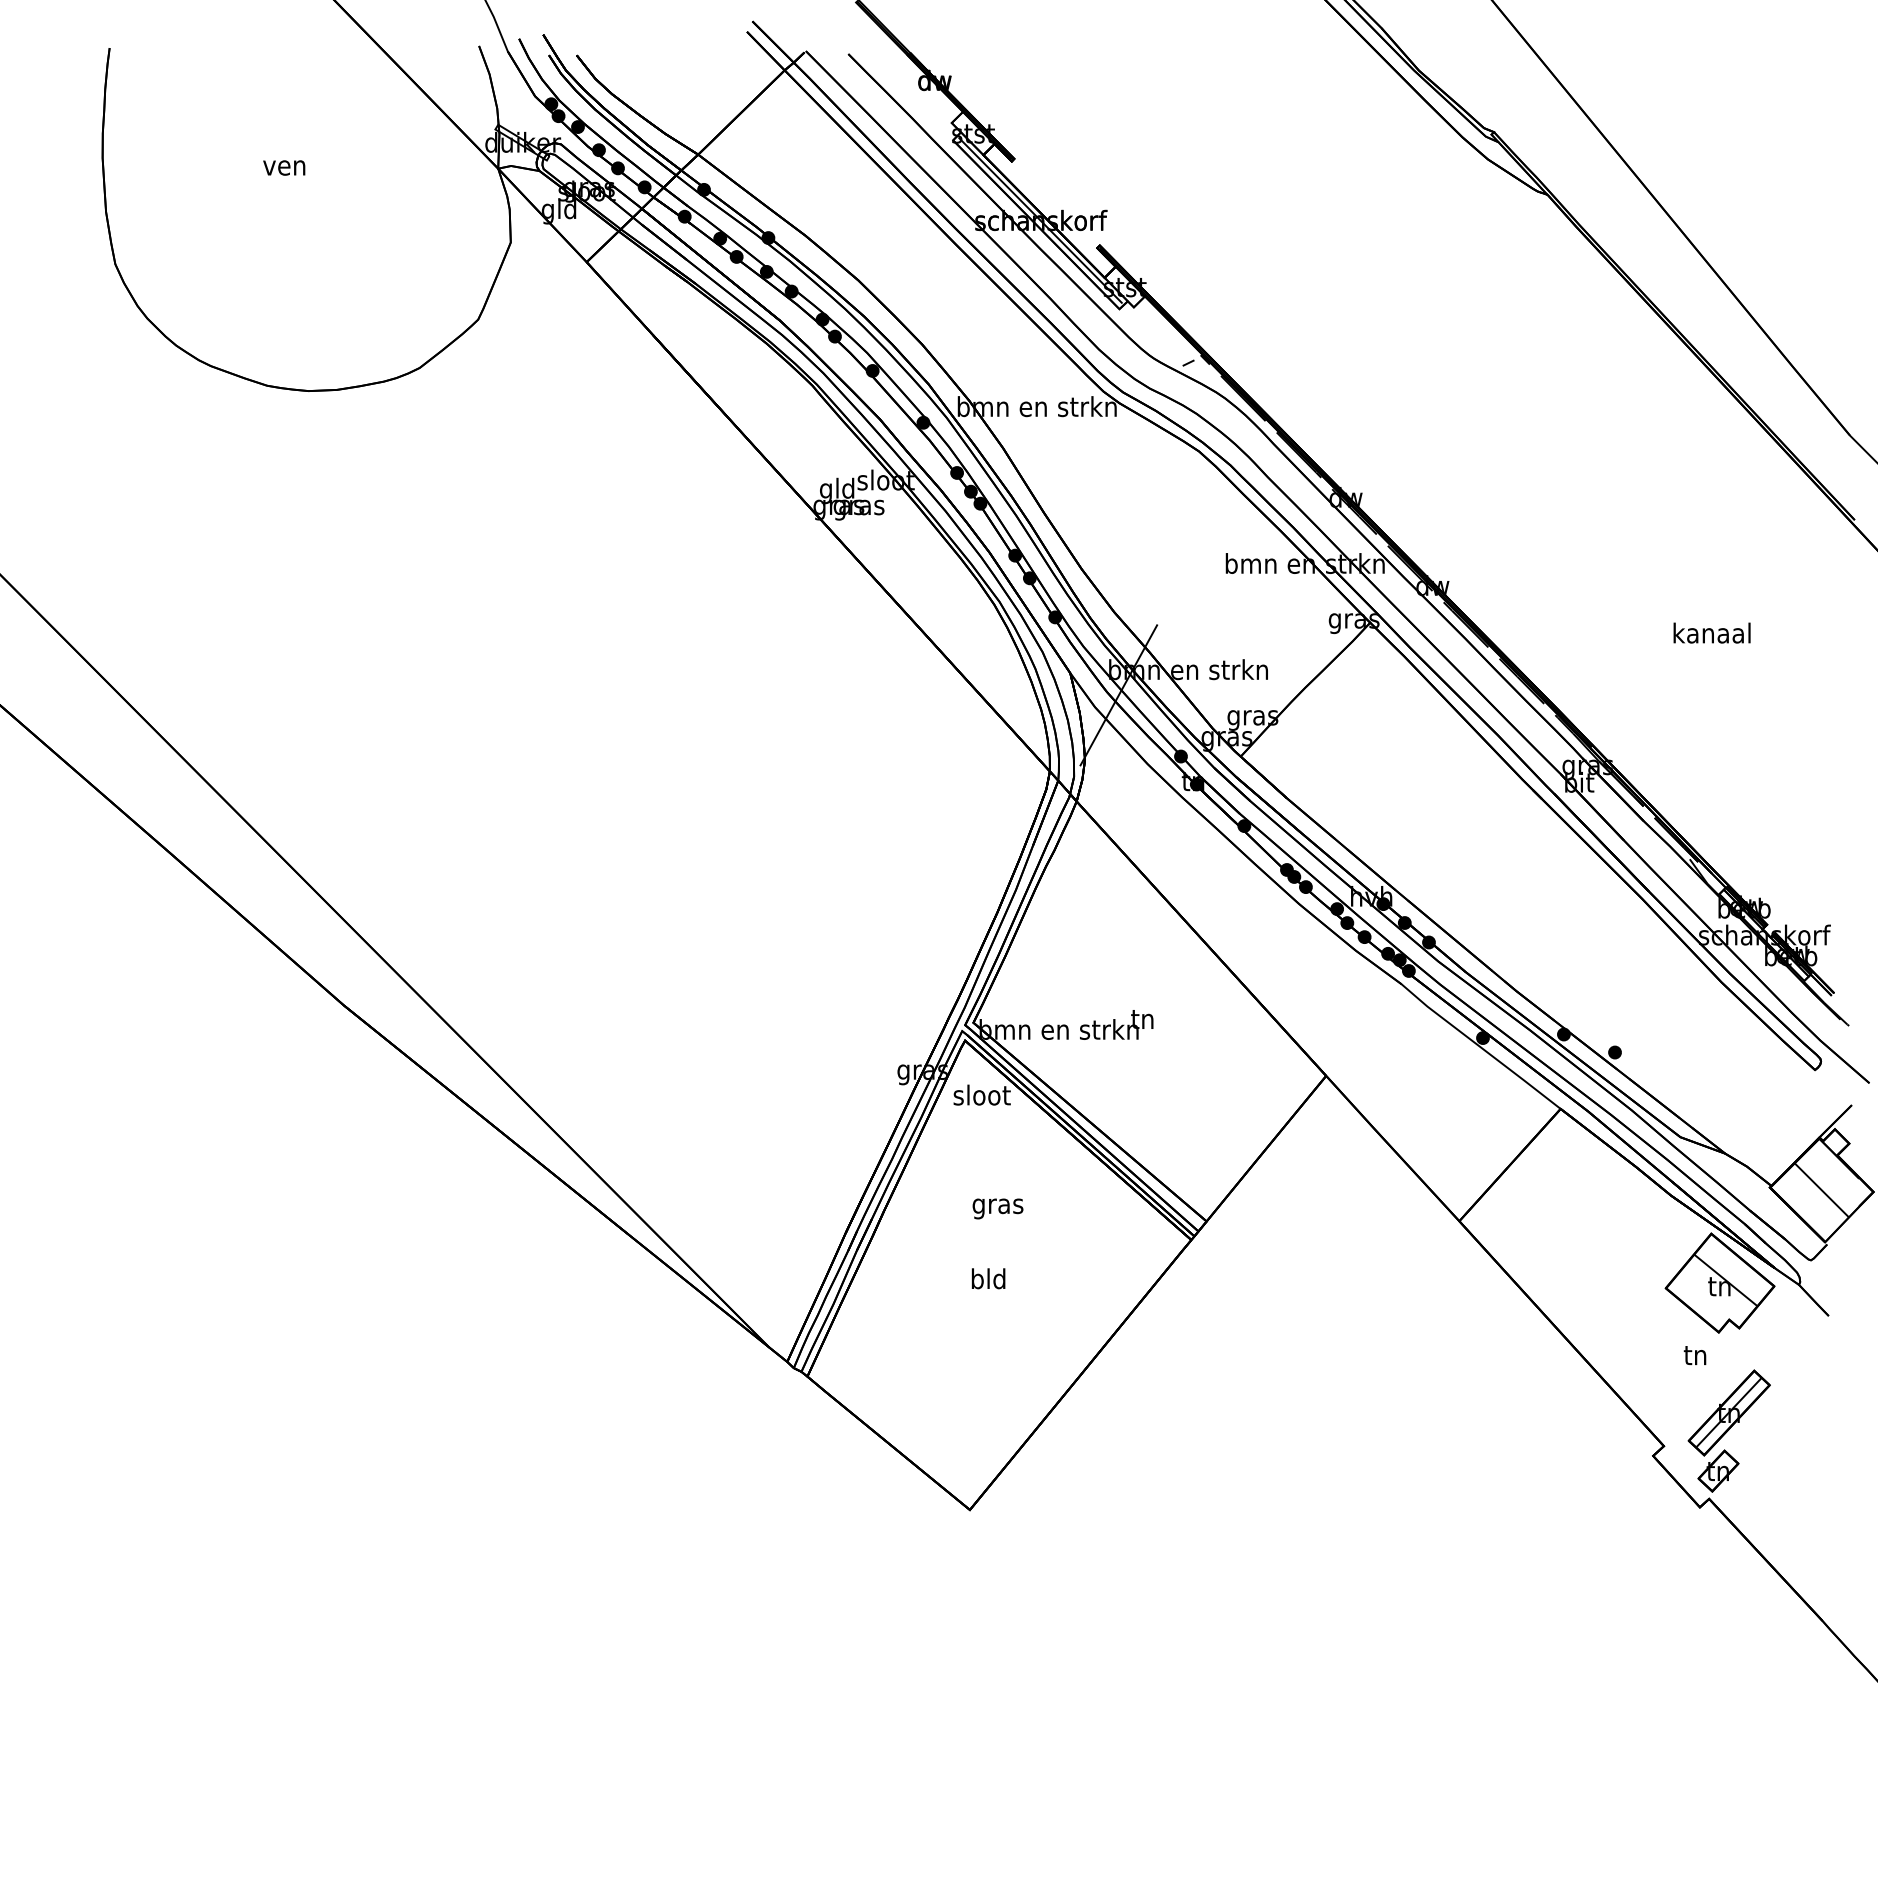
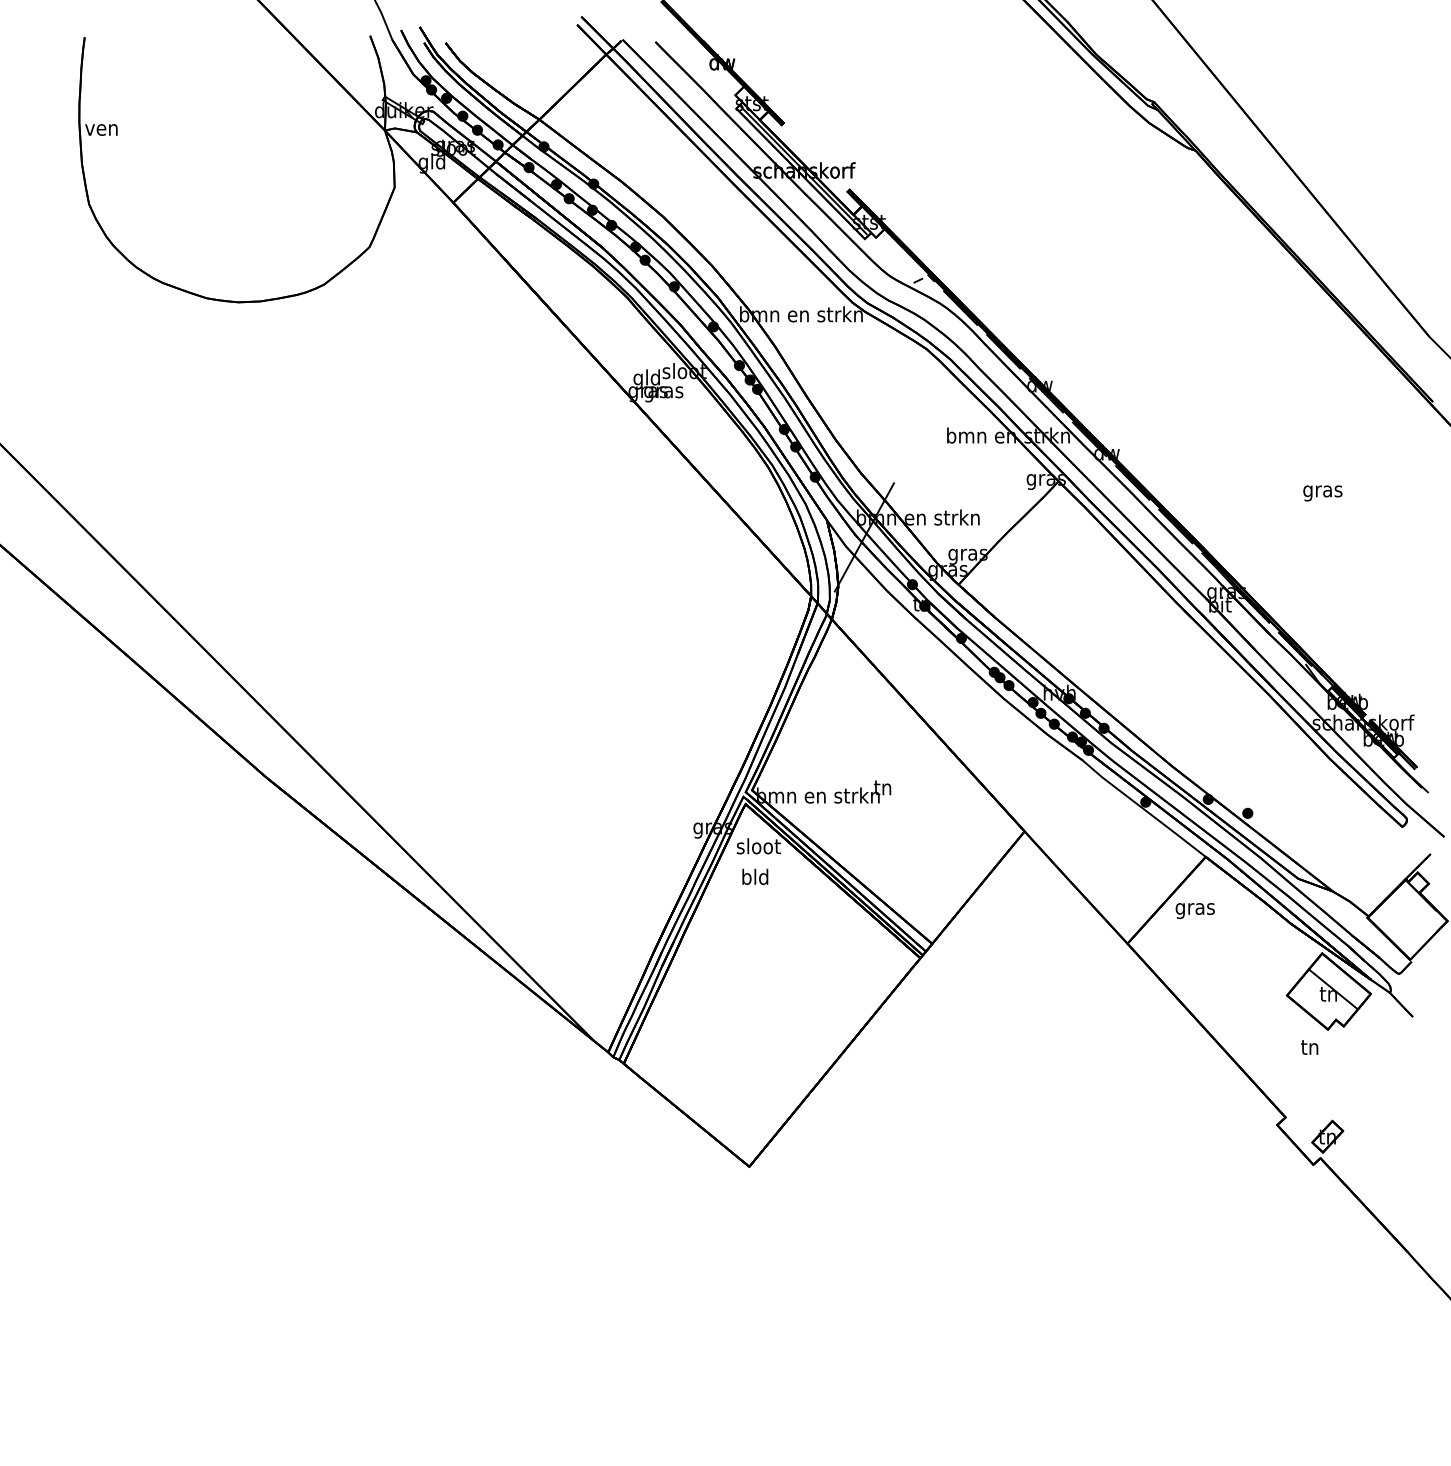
text: (284, 167) -> (101, 129), moved
text: (1711, 635) -> (1322, 491), kanaal -> gras
line: (1821, 1189) -> (1407, 919), removed
text: (997, 1208) -> (1194, 910), moved
text: (988, 1278) -> (755, 876), moved
part: (1728, 1412) -> (1335, 1091), removed

